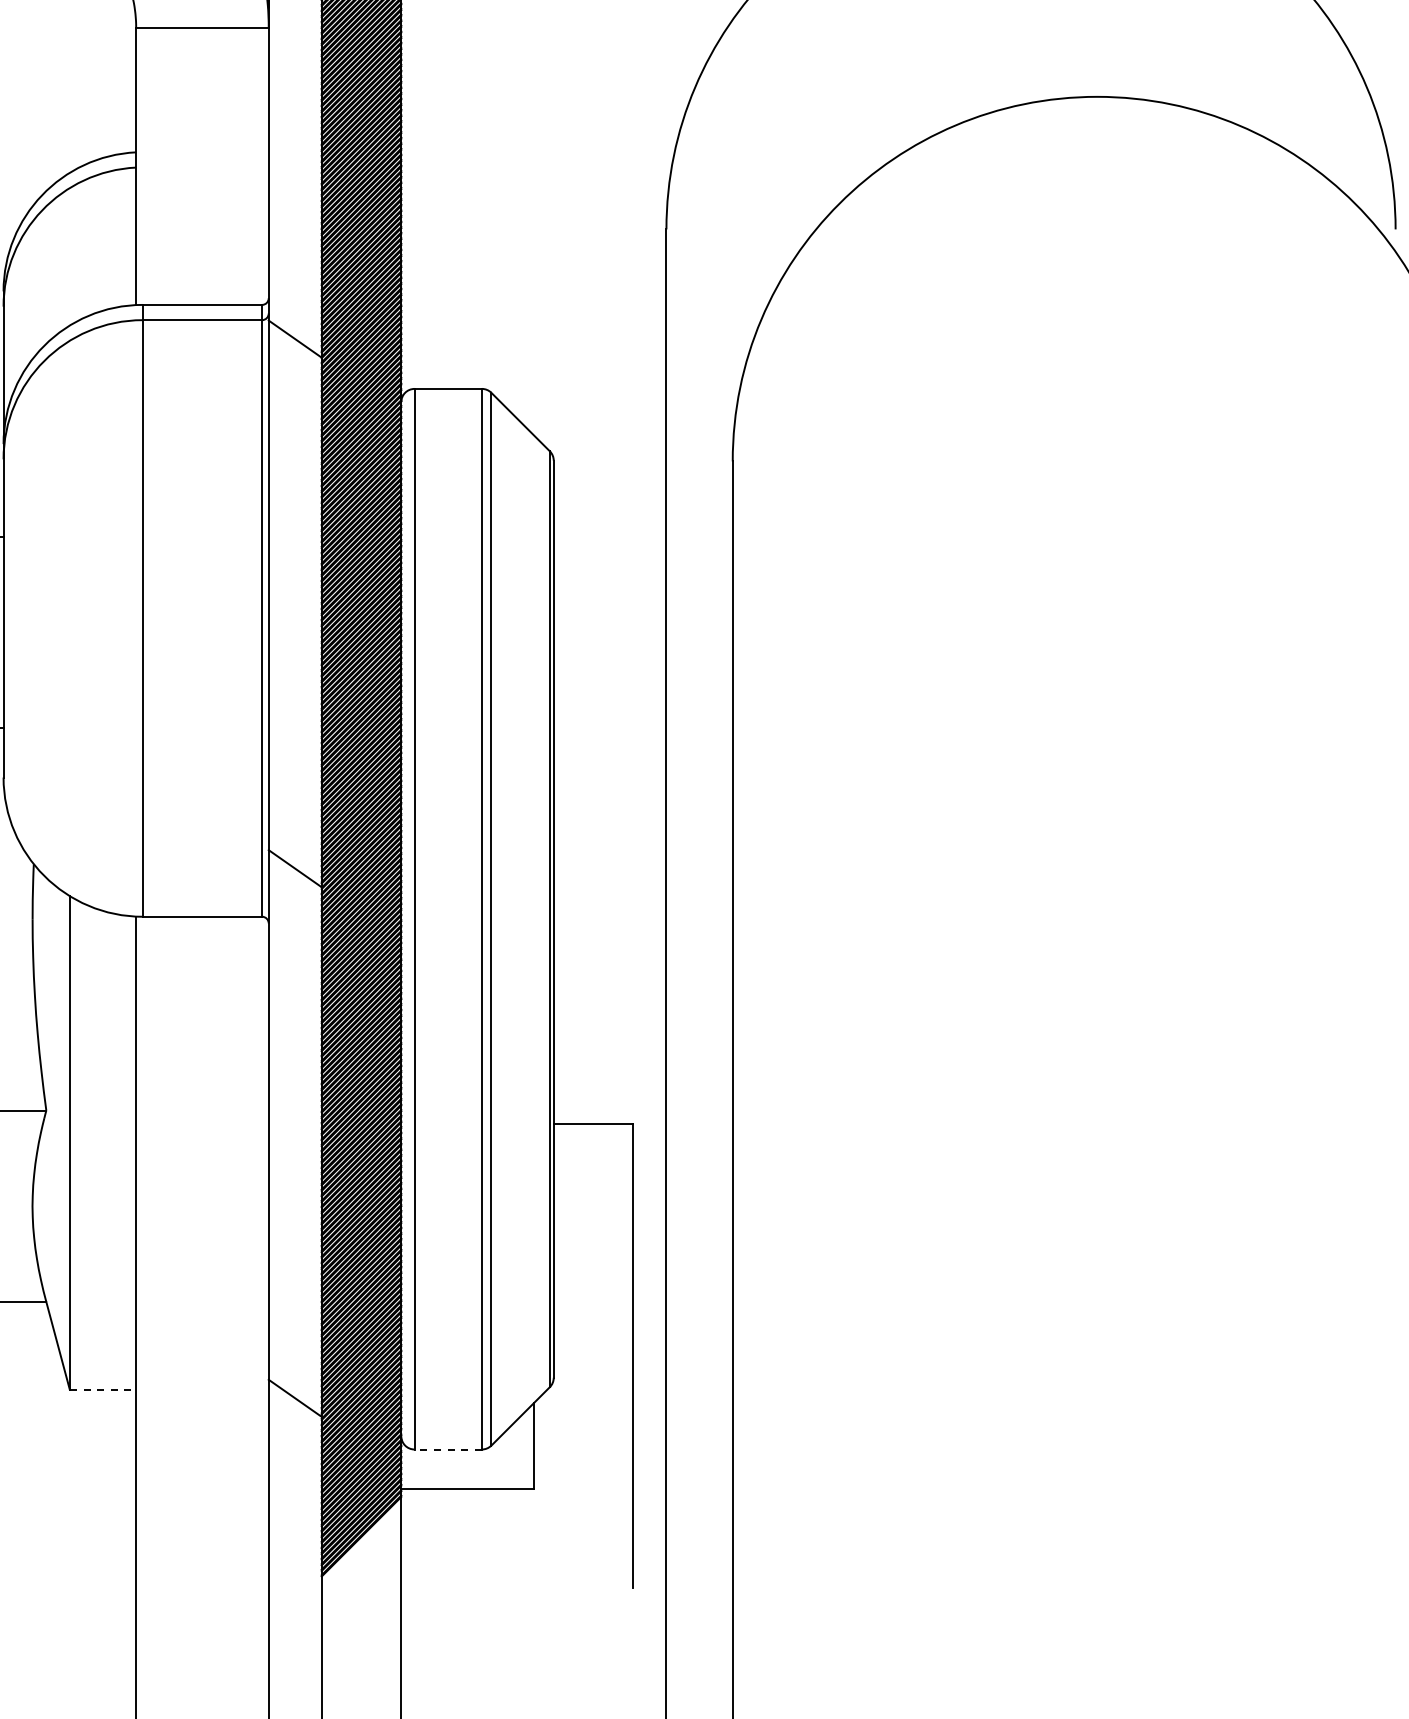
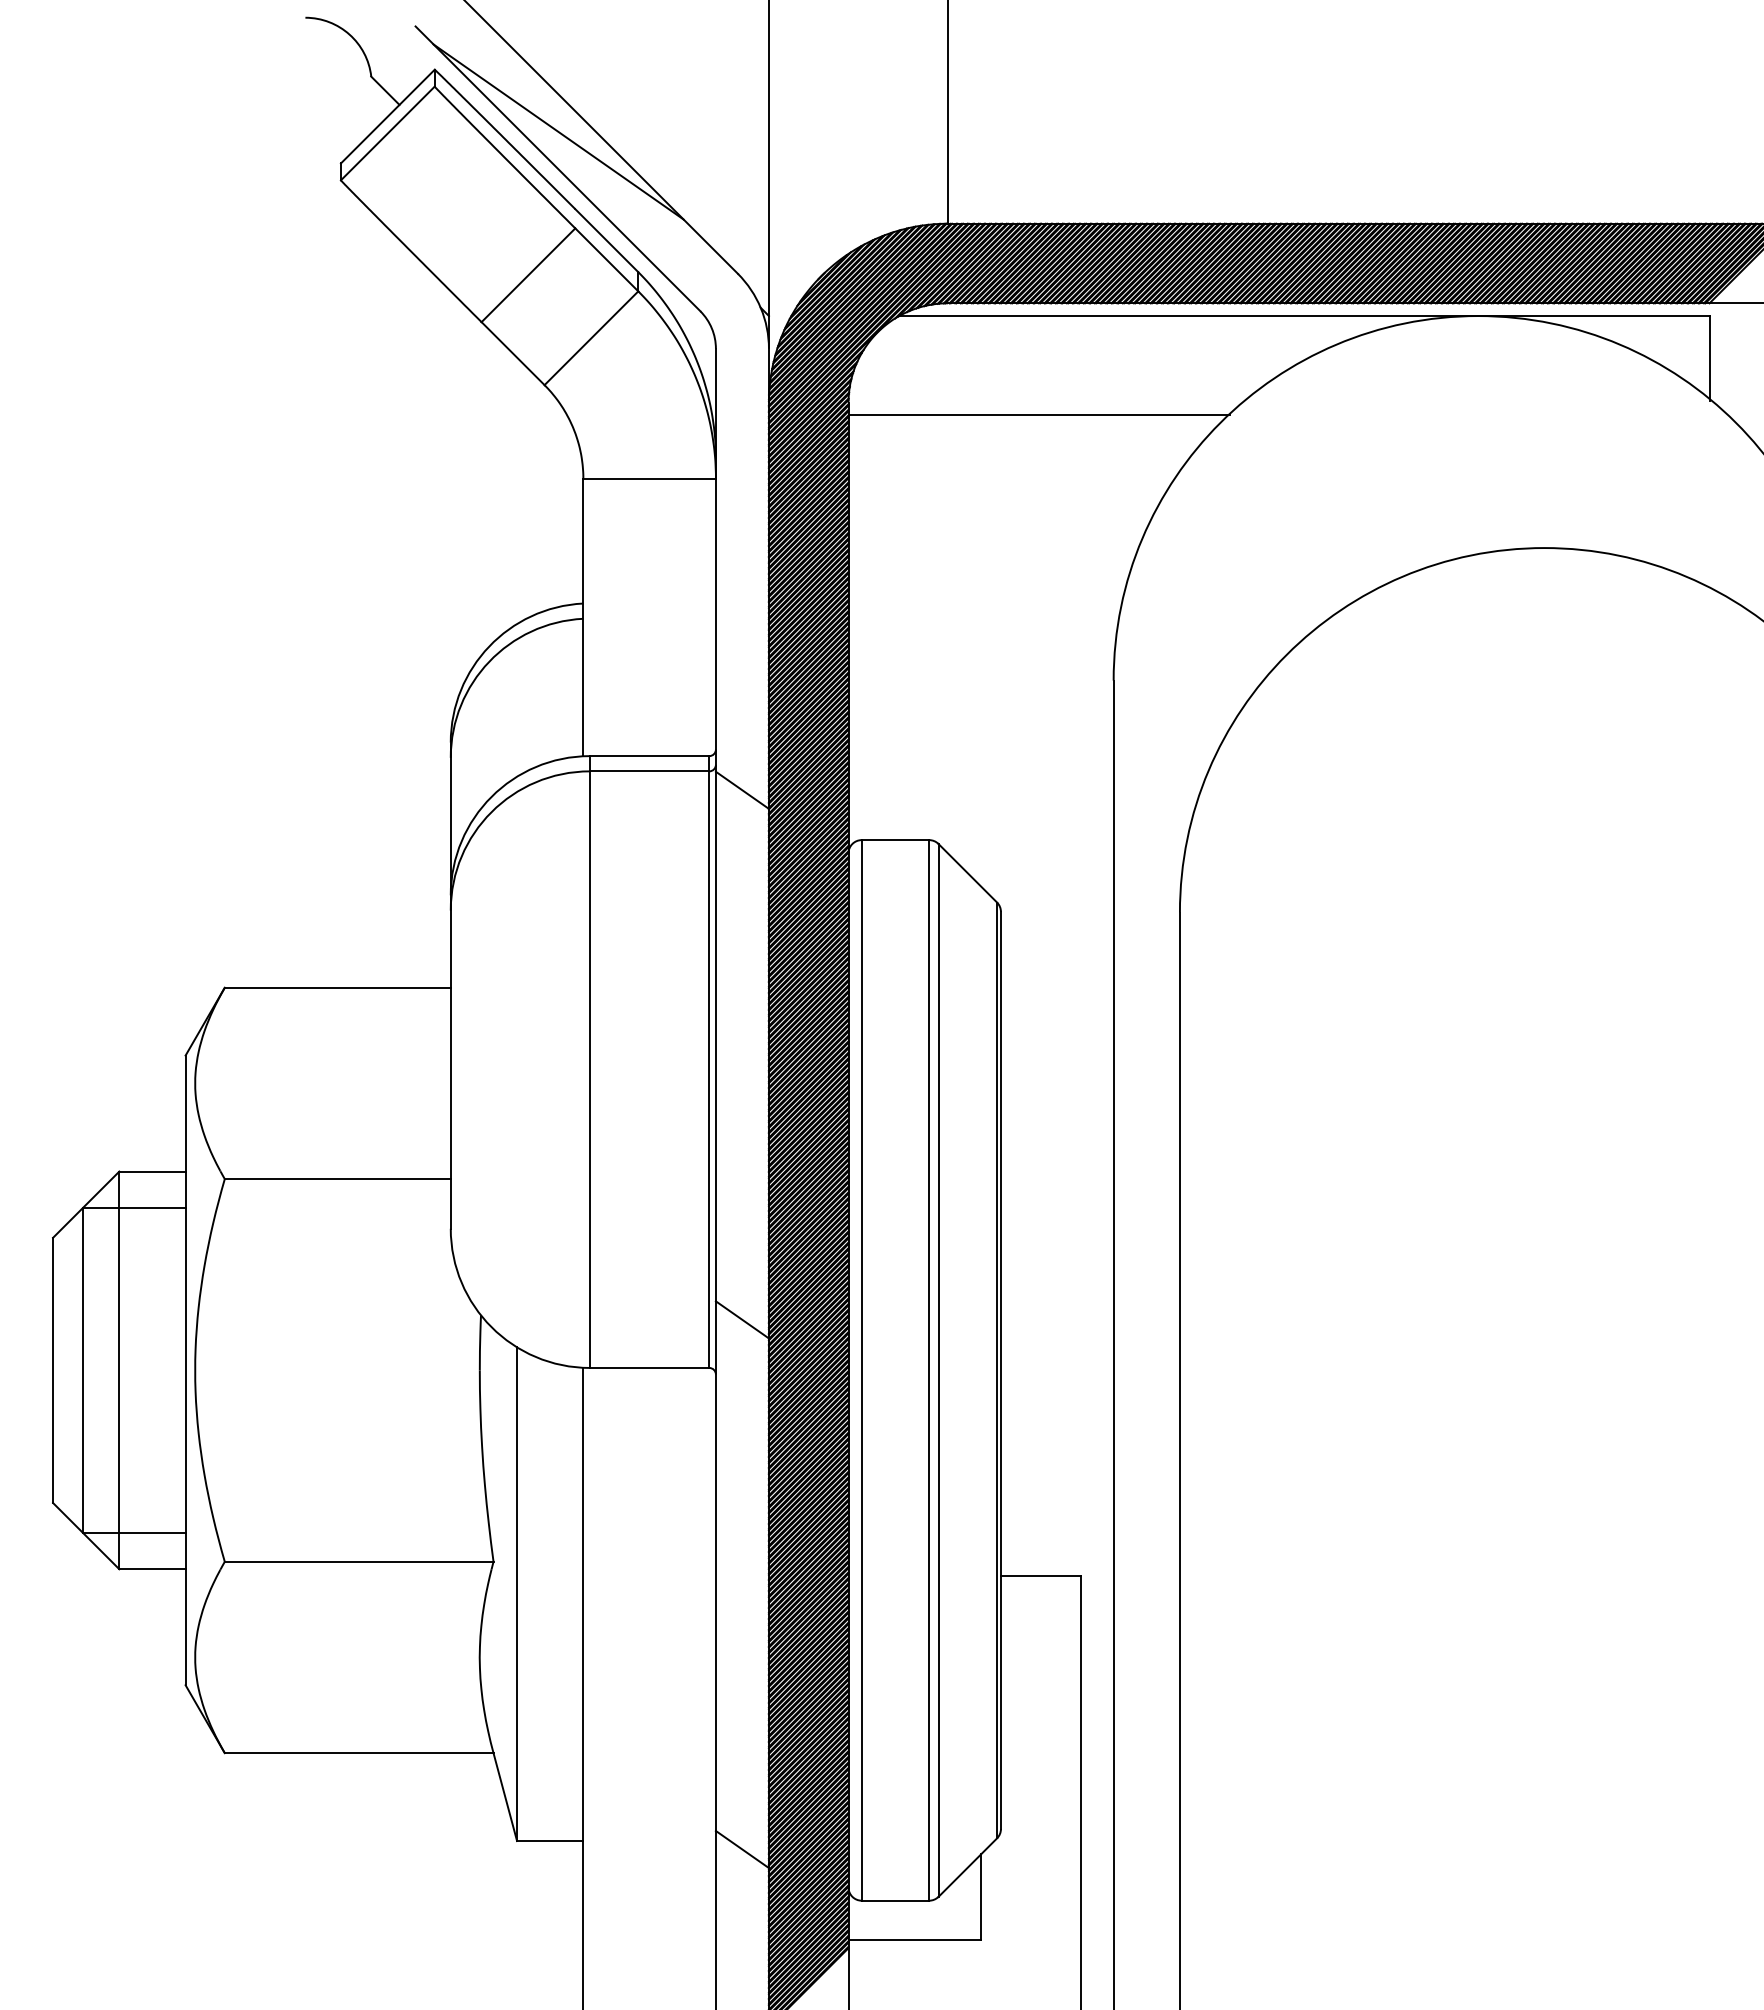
line: (103, 1390) -> (550, 1841), dashed -> solid
line: (448, 1449) -> (895, 1900), dashed -> solid

